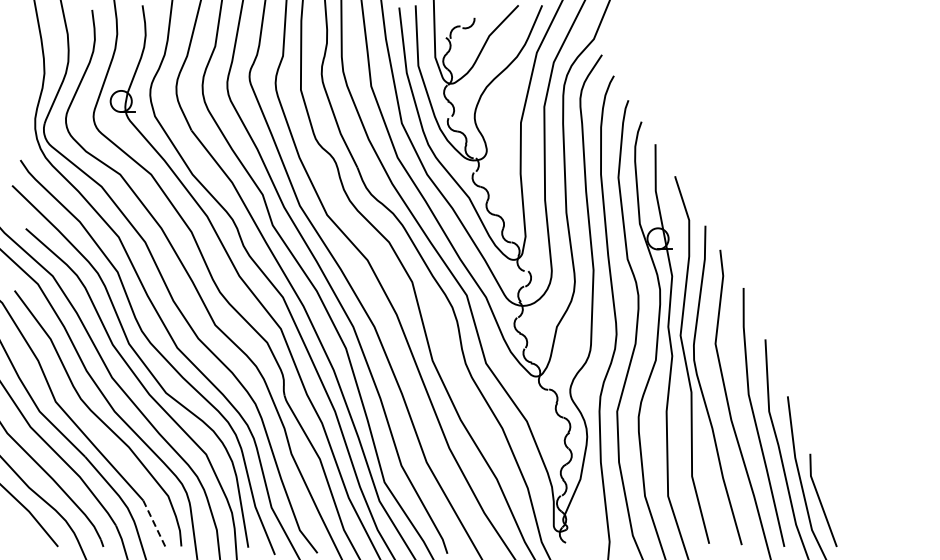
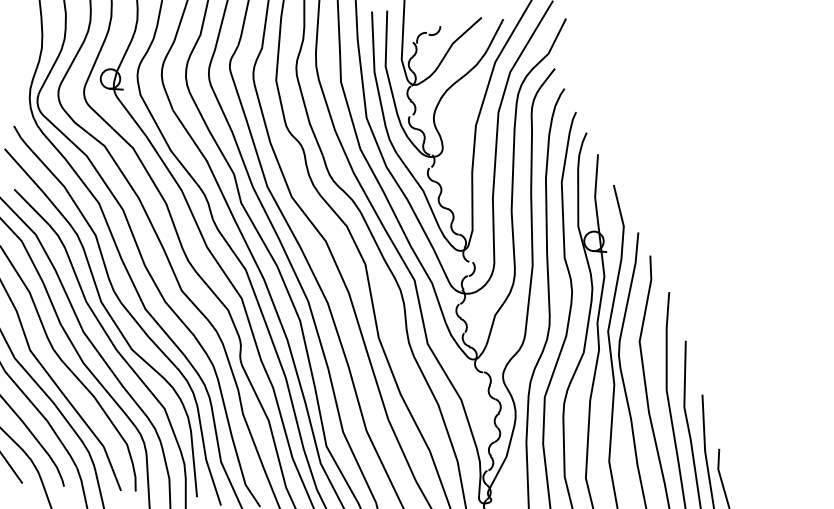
line: (154, 523) -> (112, 468), dashed -> solid

